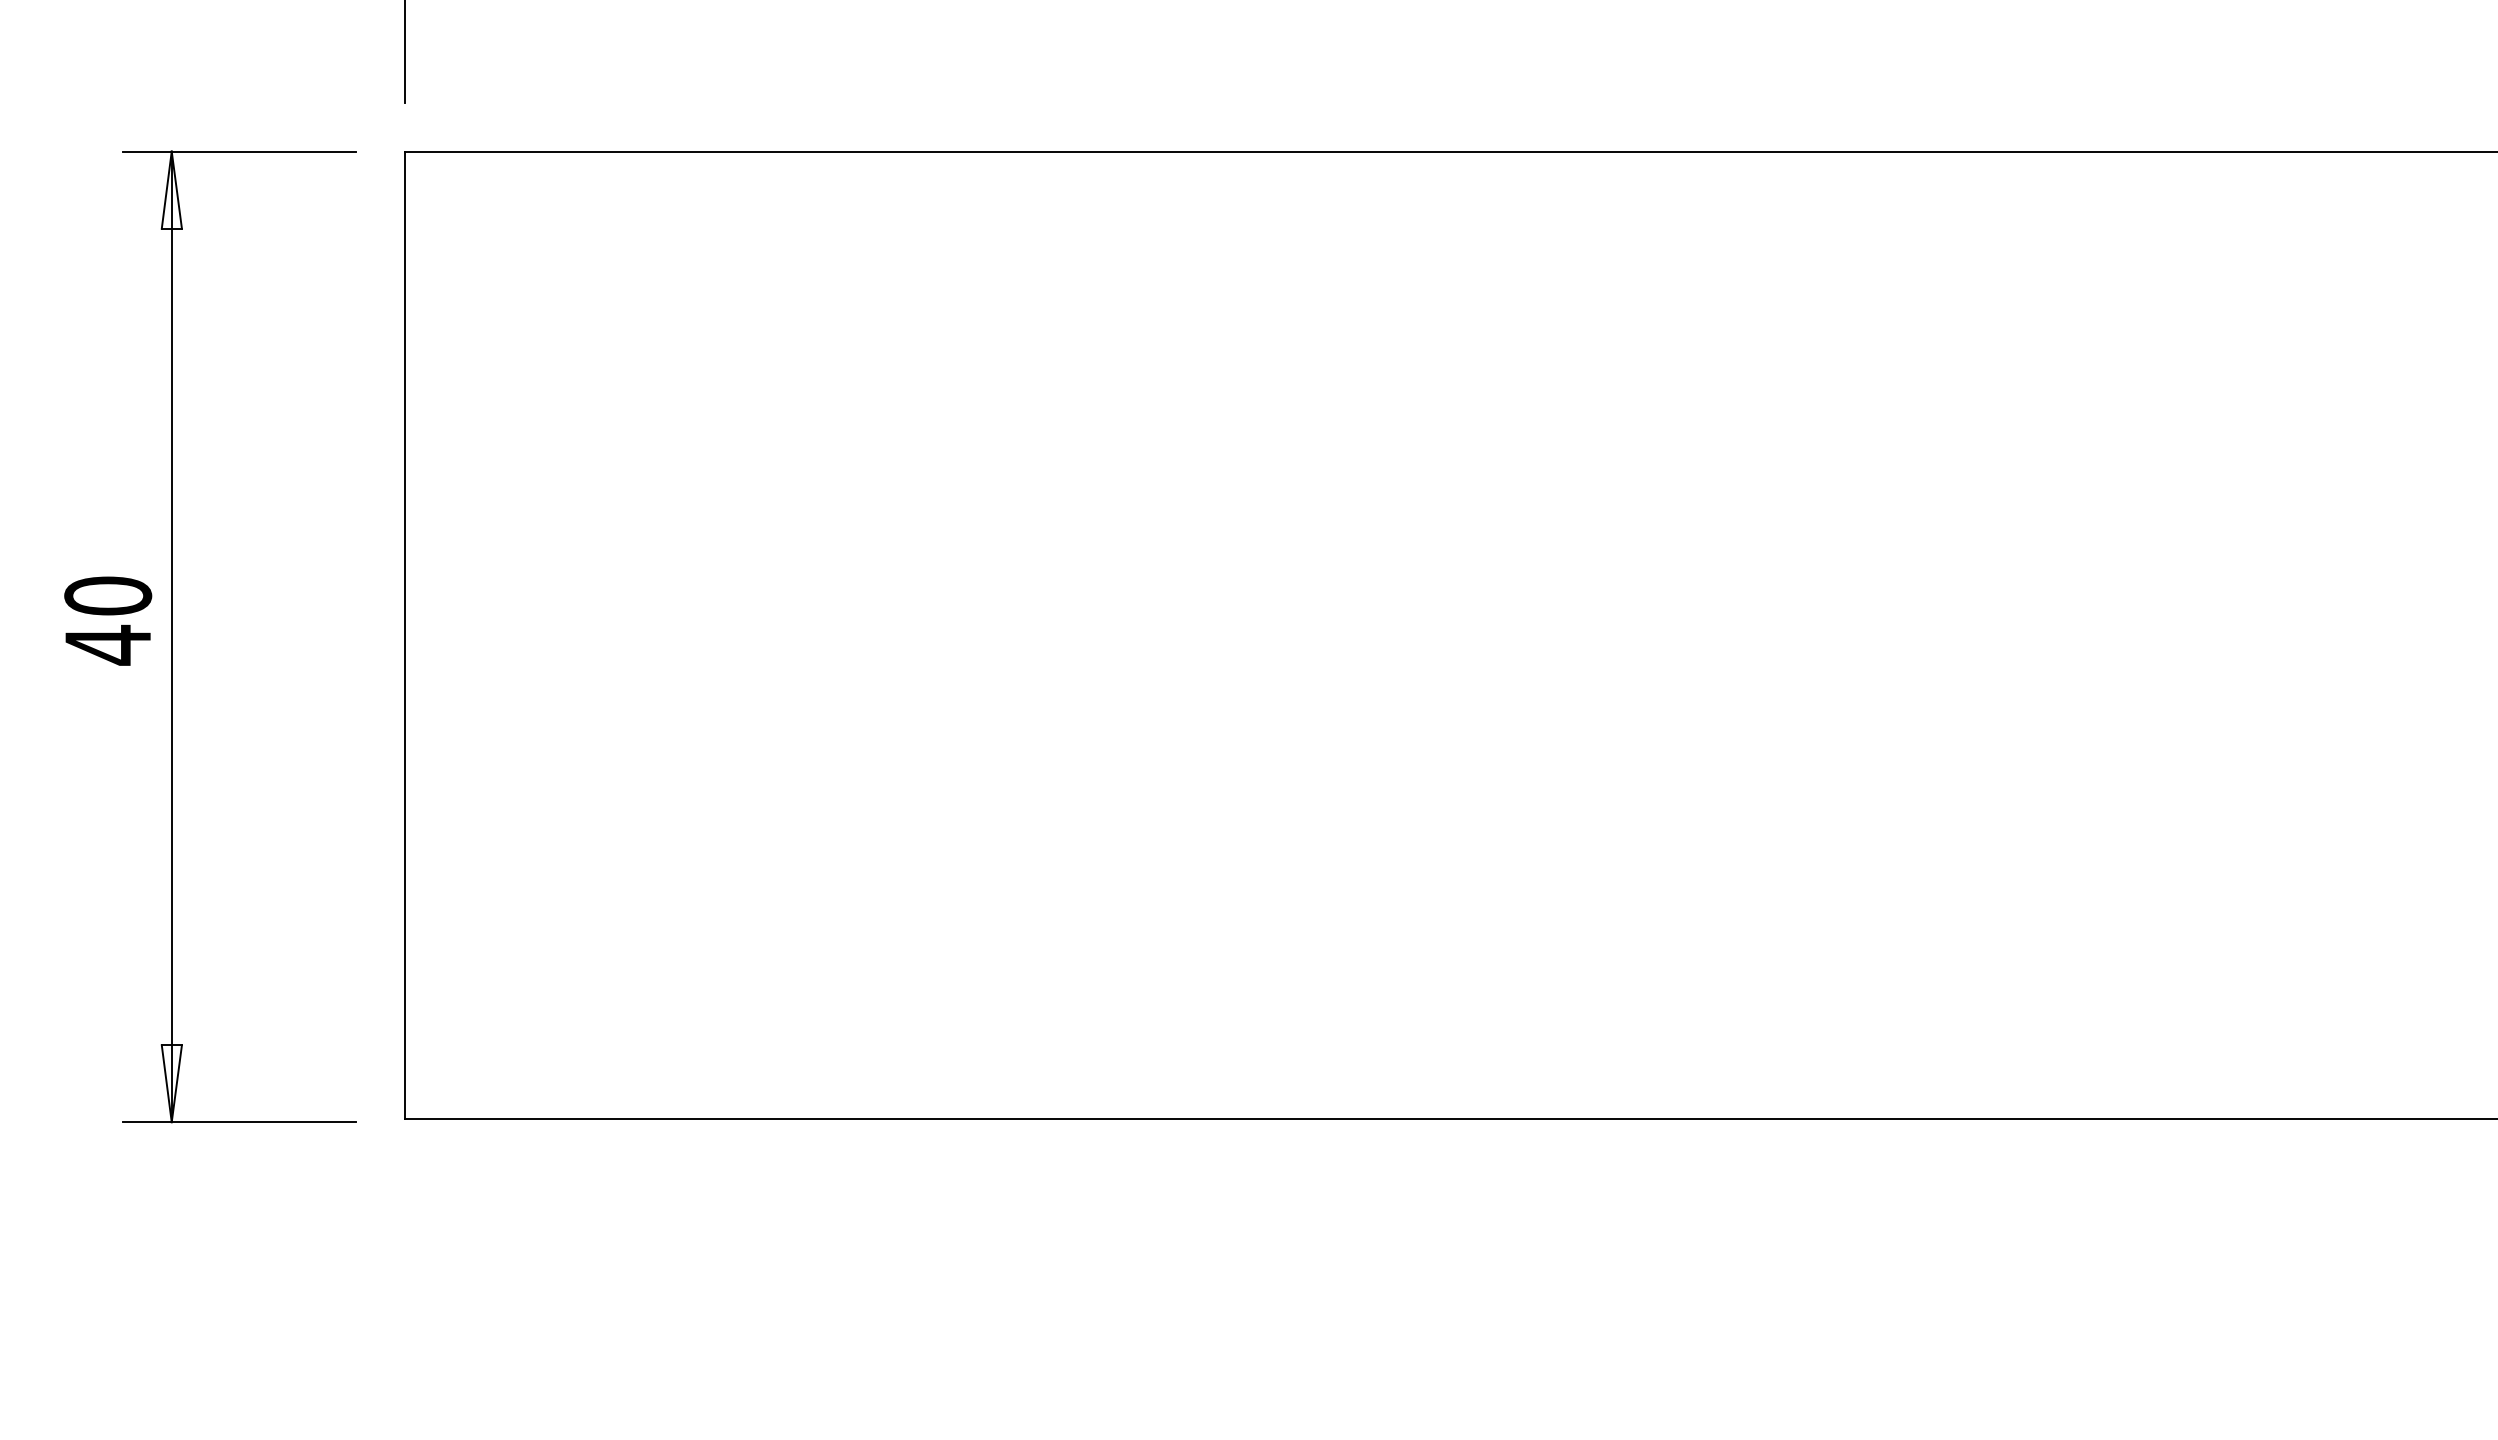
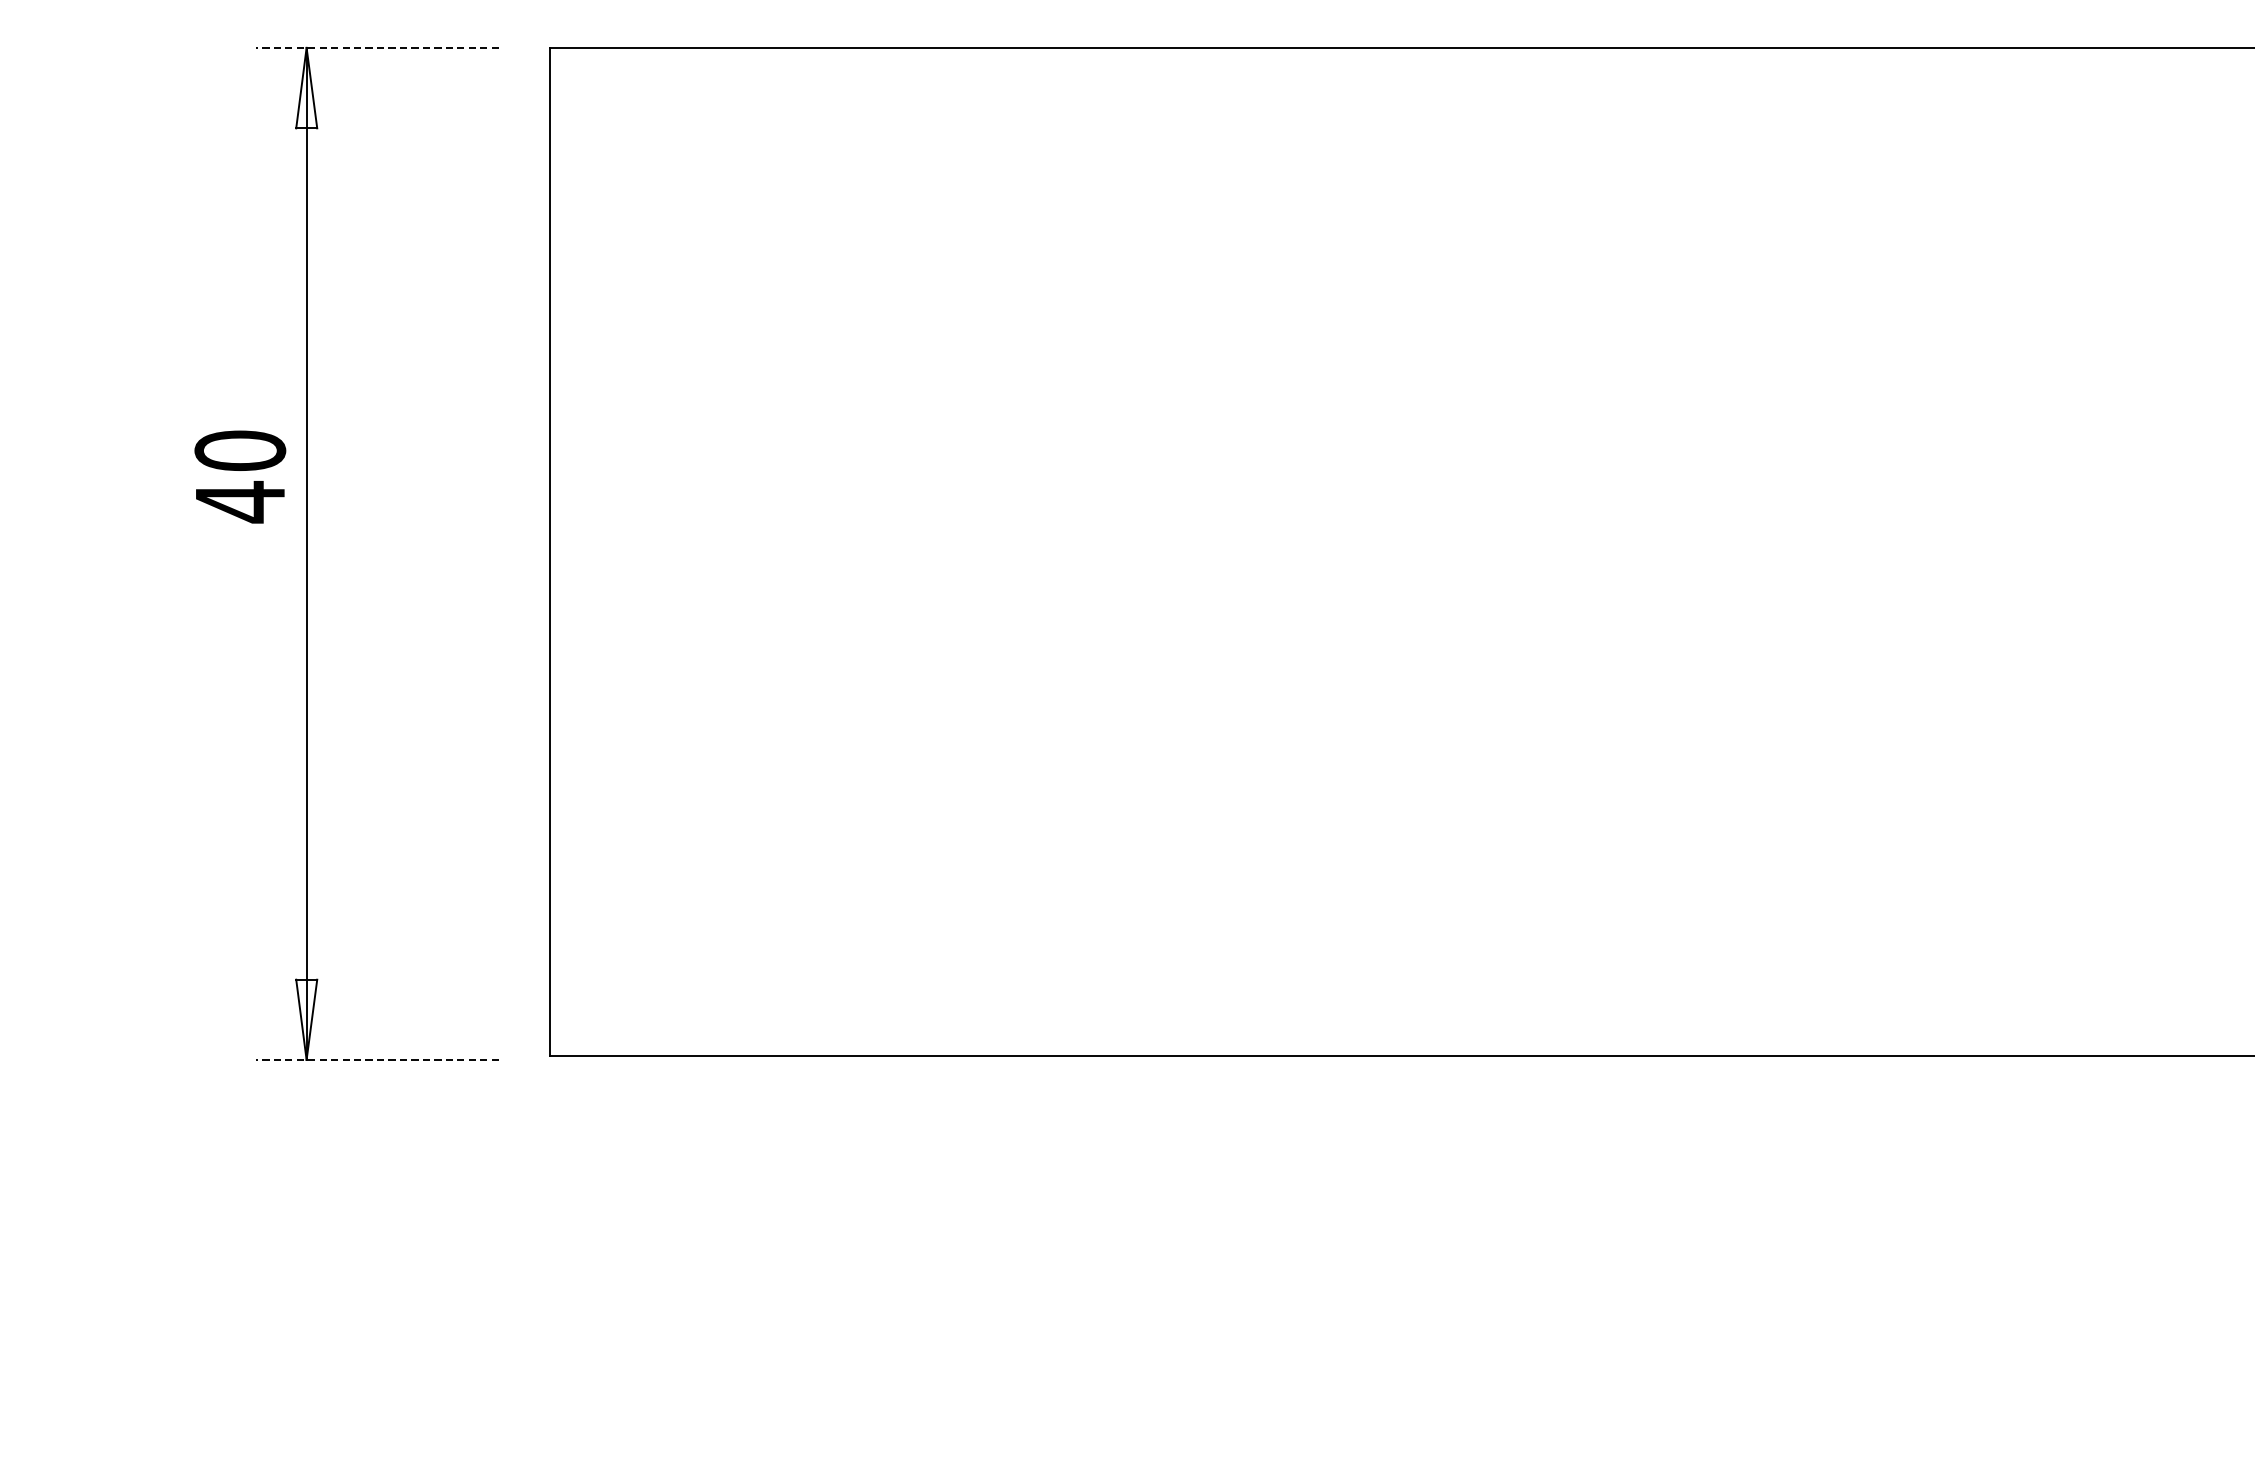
line: (239, 151) -> (377, 47), solid -> dashed
text: (108, 620) -> (240, 476), moved
line: (239, 1122) -> (377, 1060), solid -> dashed

